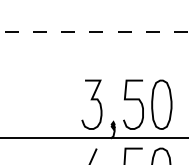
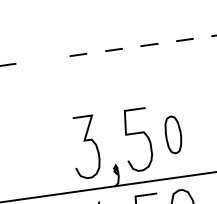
line: (67, 31) -> (42, 59), removed
part: (161, 104) -> (172, 134), size x0.6

